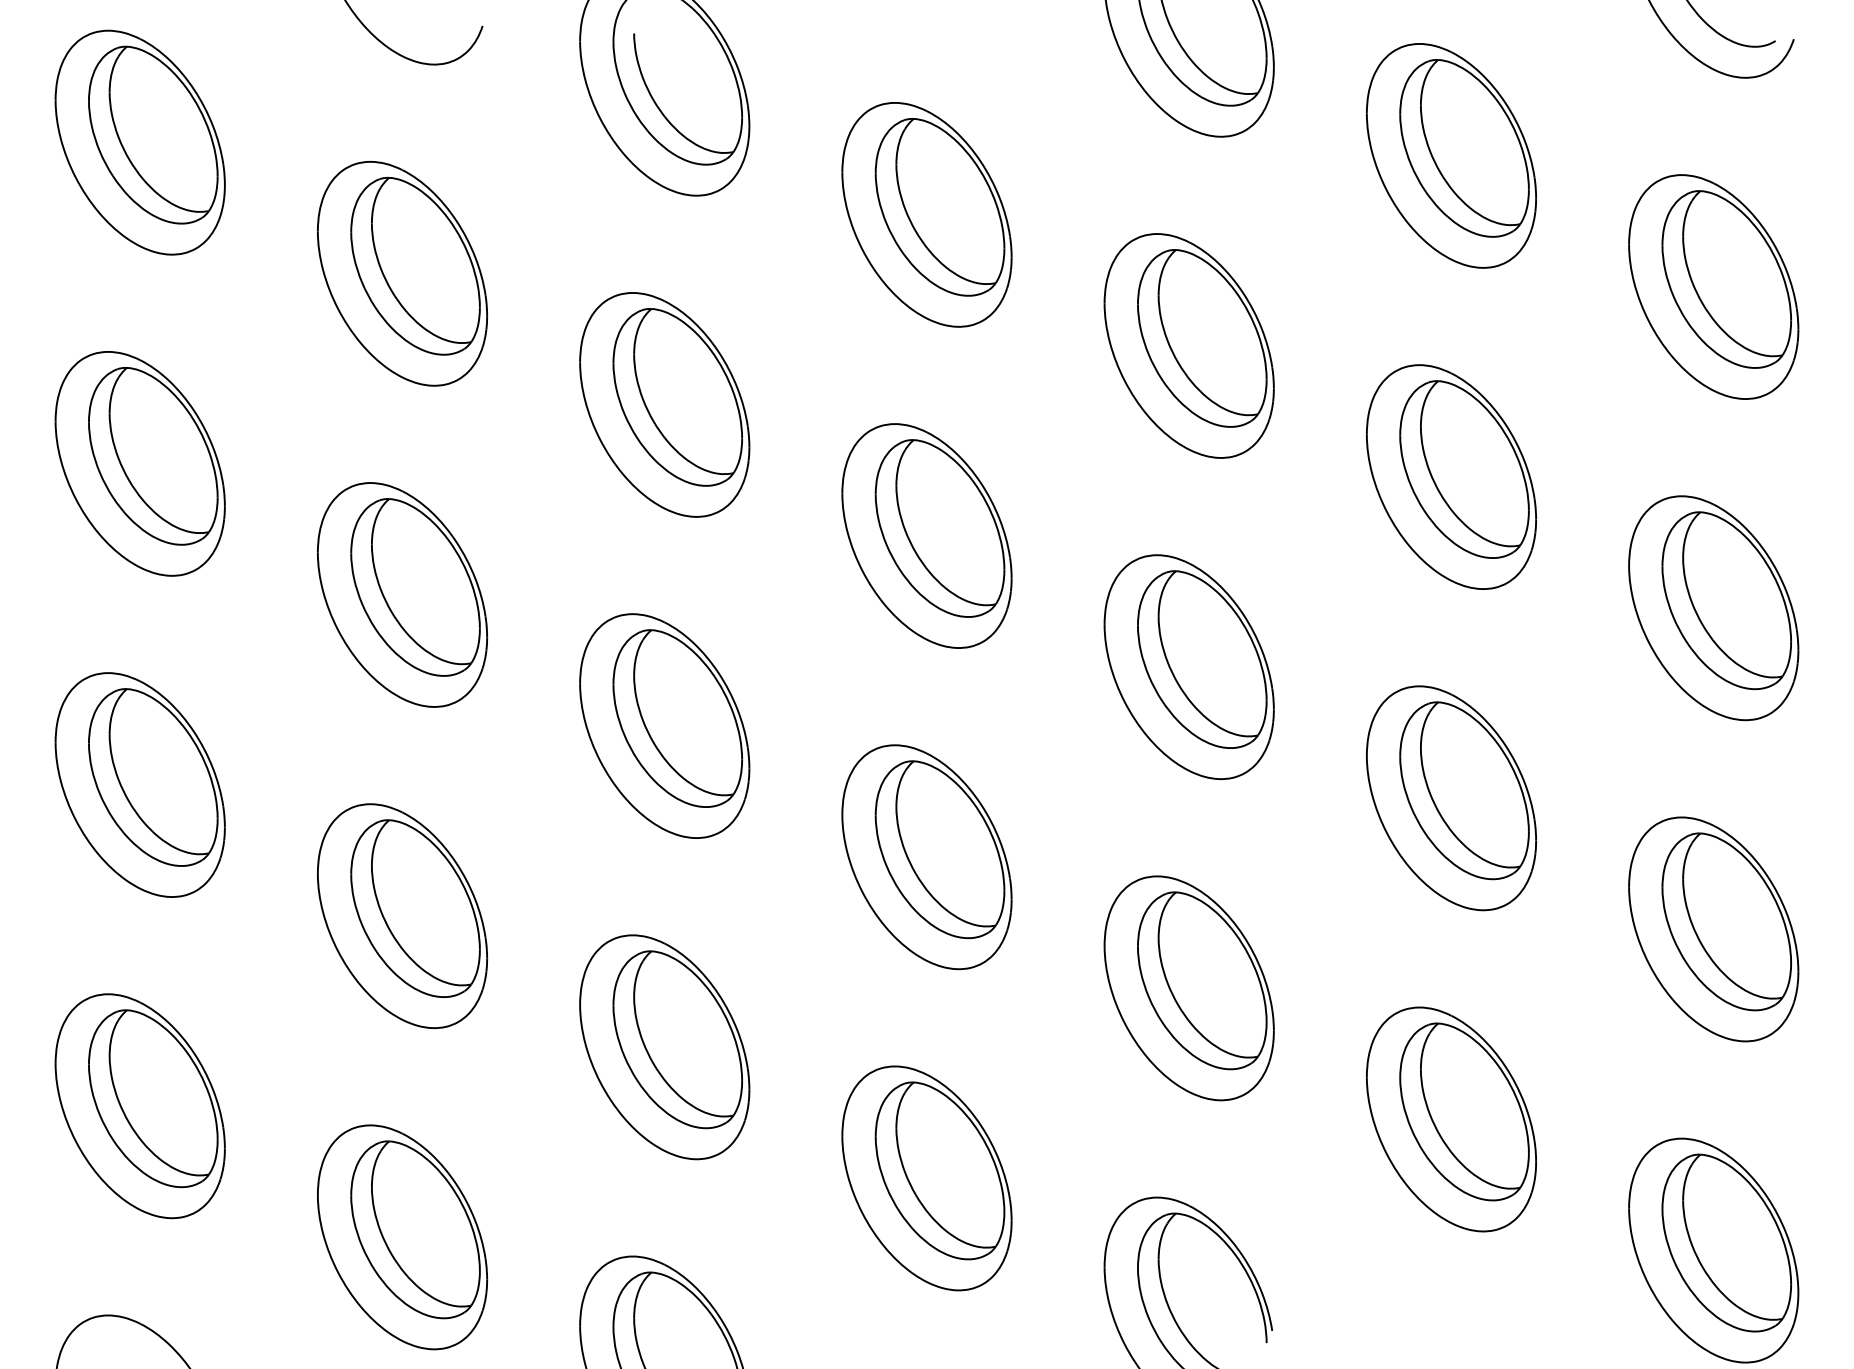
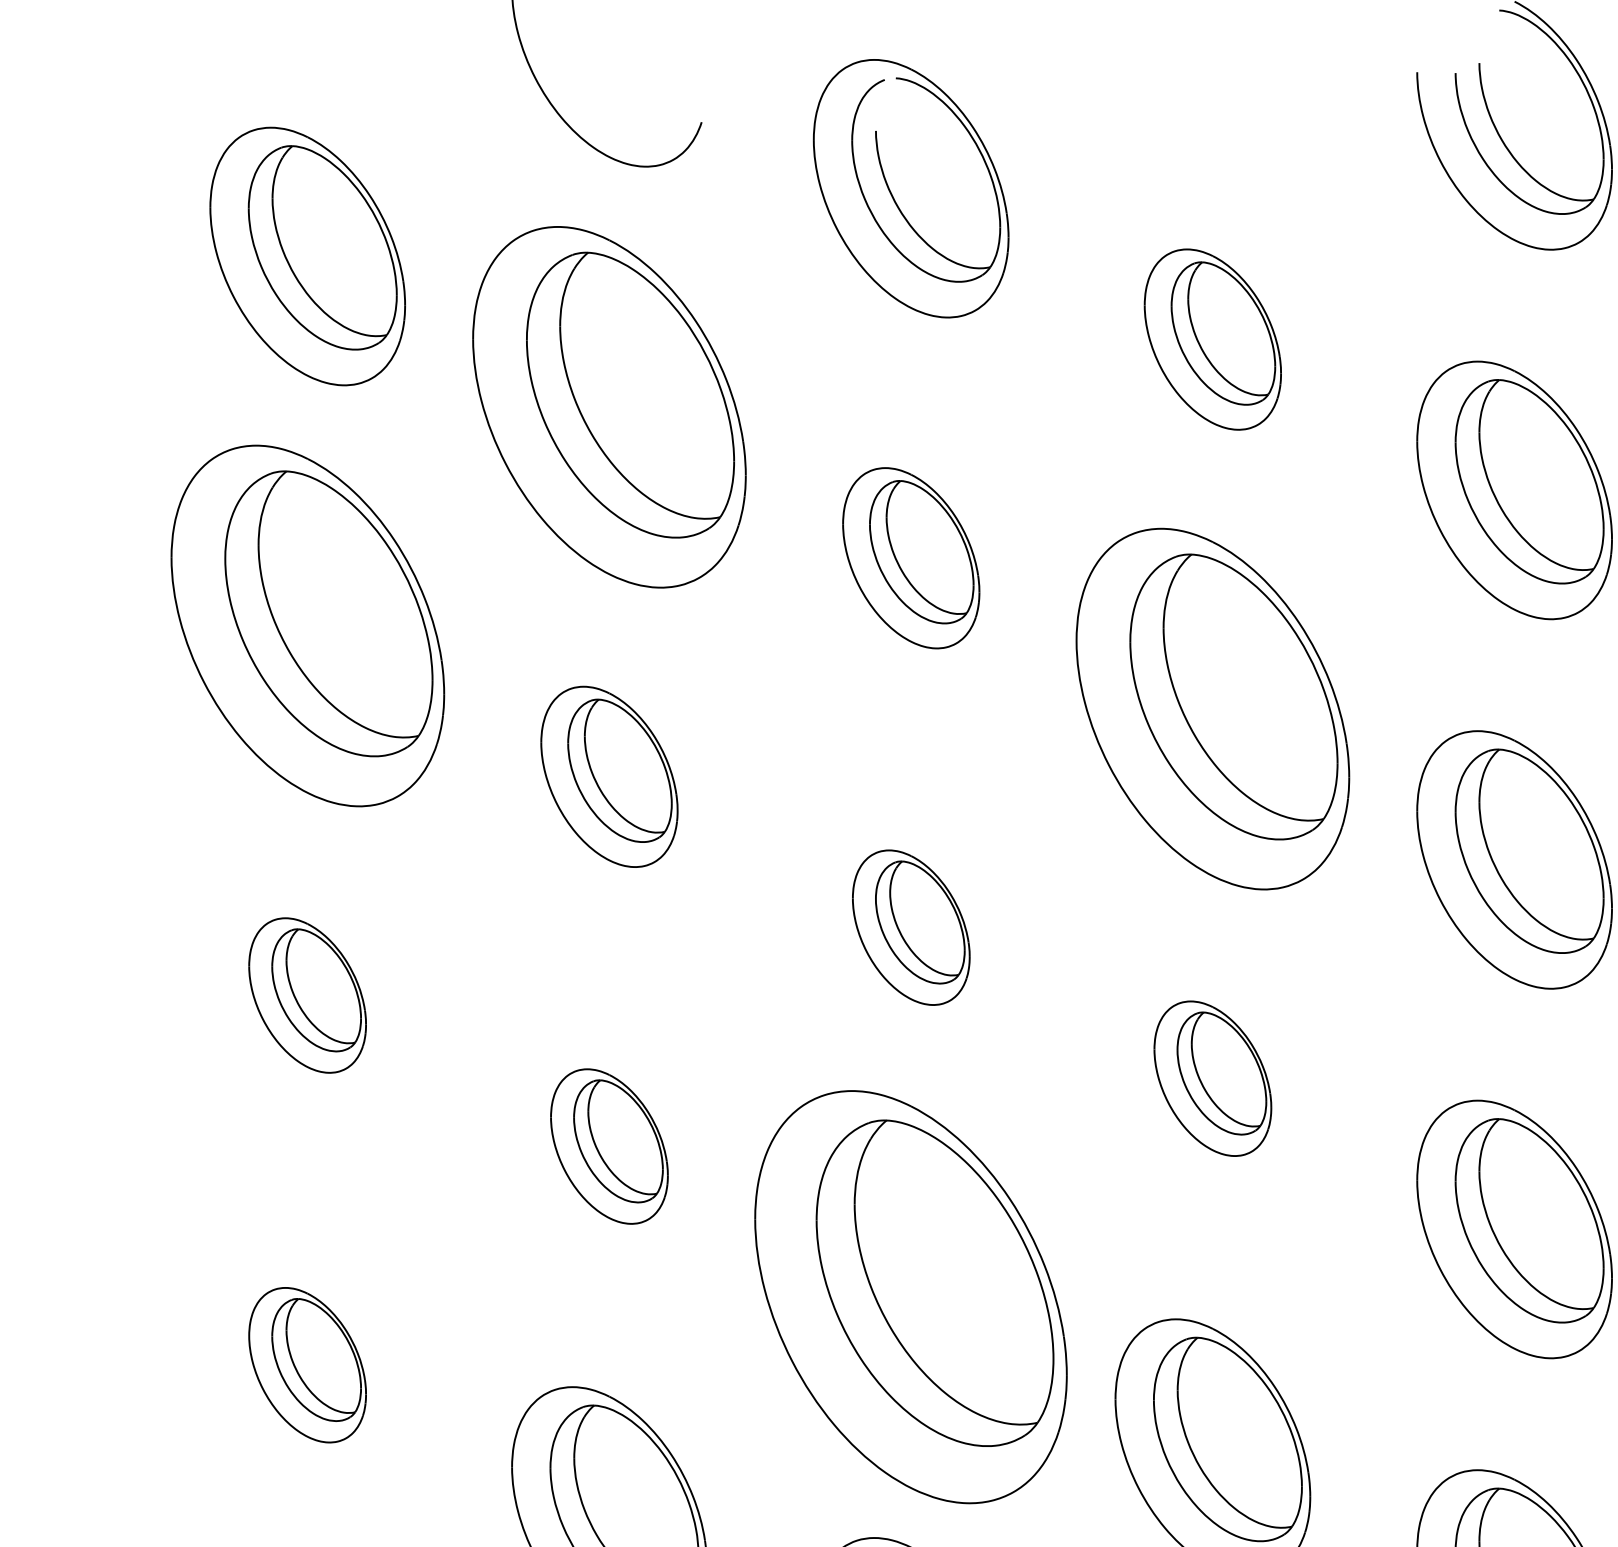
part: (926, 214) -> (1212, 339), size x0.7
part: (402, 273) -> (609, 407), size x1.4
part: (664, 404) -> (910, 557), size x0.7
part: (139, 463) -> (306, 625), size x1.4
part: (926, 535) -> (1212, 708), size x1.4
part: (402, 594) -> (609, 776), size x0.7
part: (664, 725) -> (910, 927), size x0.6
part: (139, 784) -> (306, 994), size x0.6
part: (926, 857) -> (1212, 1078), size x0.6
part: (402, 916) -> (609, 1146), size x0.6
part: (664, 1047) -> (910, 1297), size x1.6
part: (139, 1106) -> (306, 1365), size x0.6

